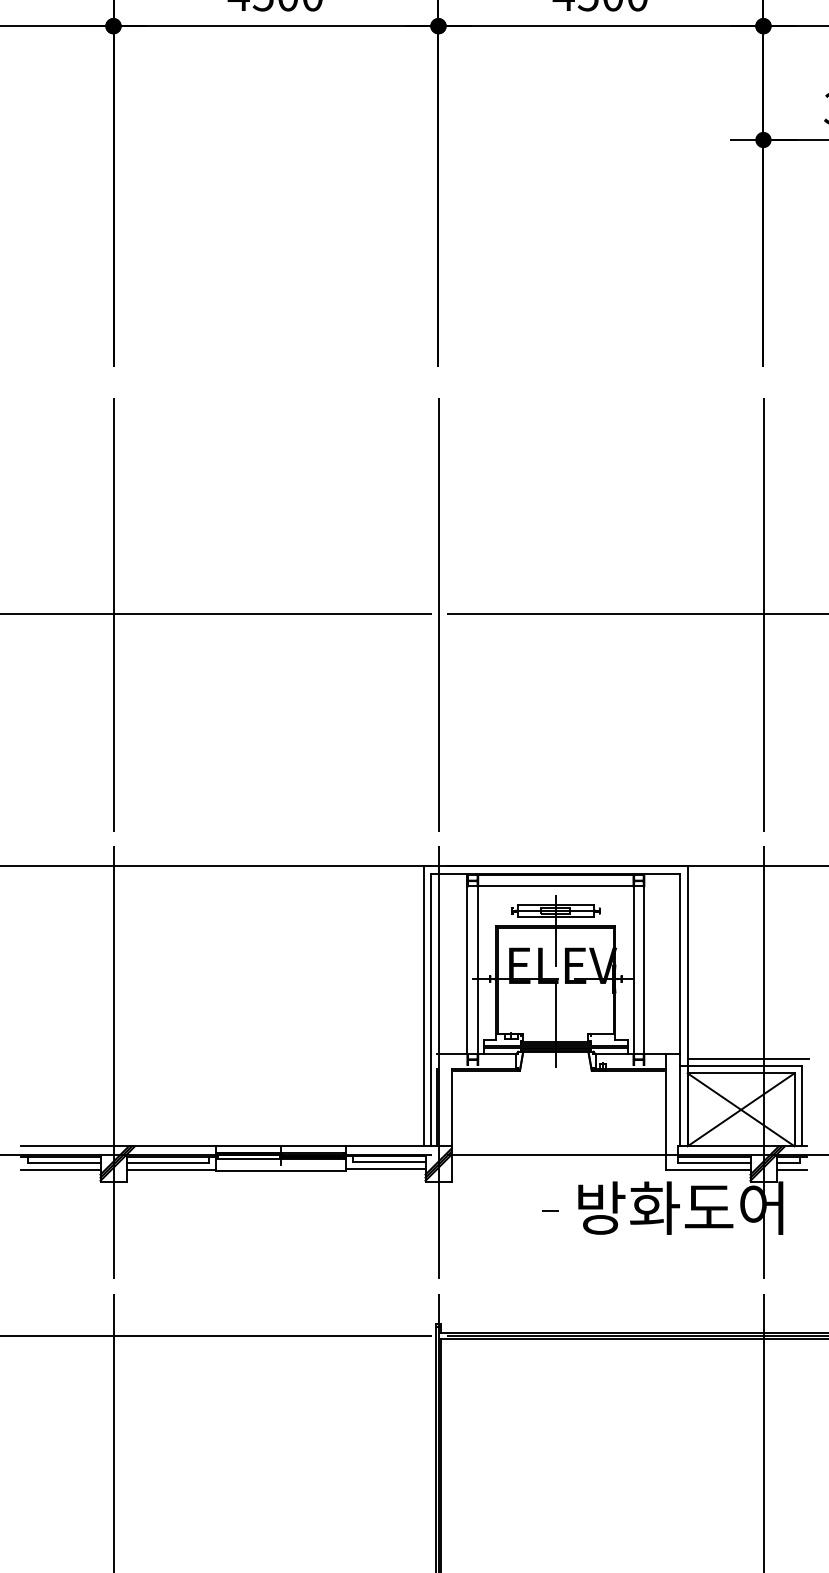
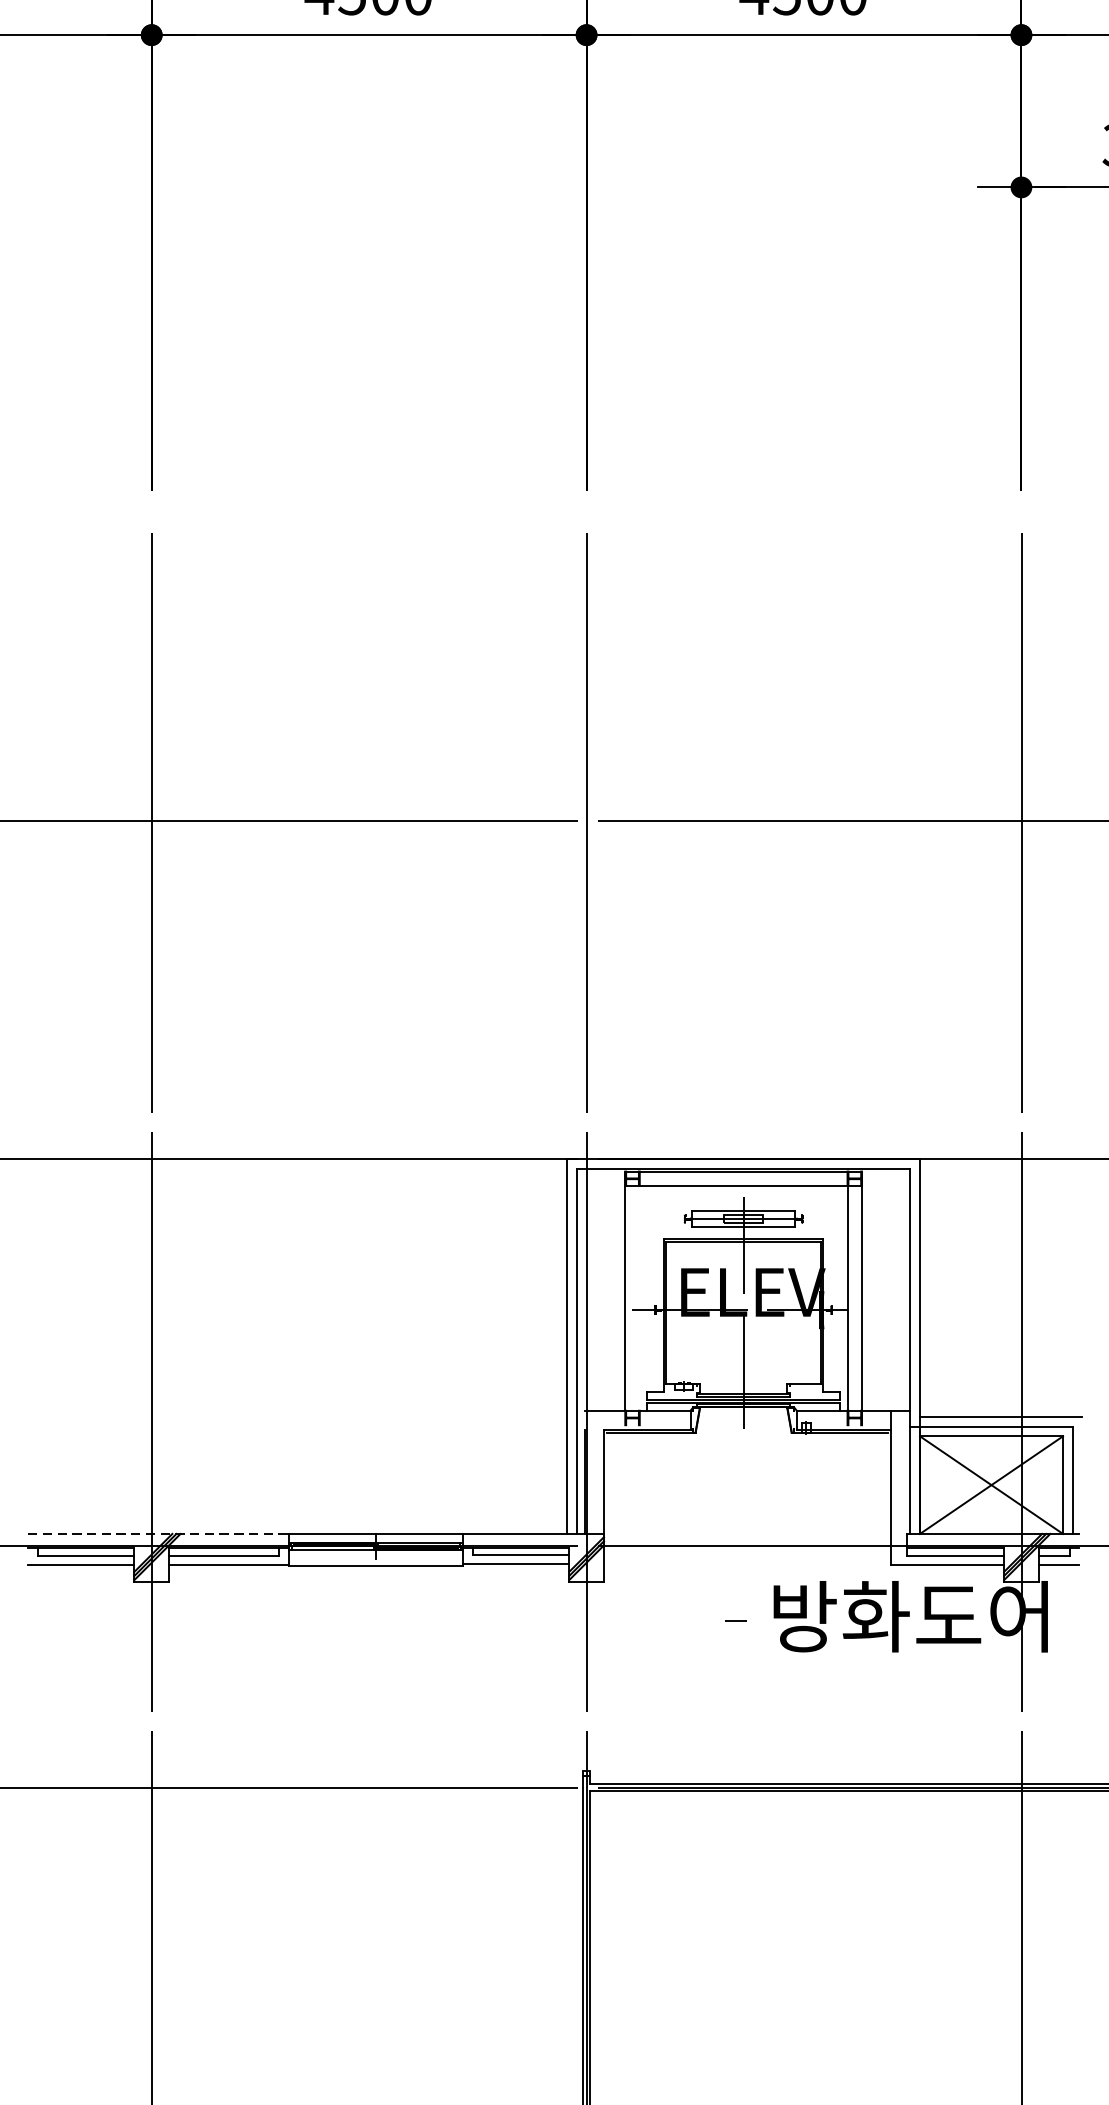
line: (478, 964) -> (640, 1290), removed
line: (119, 1146) -> (159, 1534), solid -> dashed

